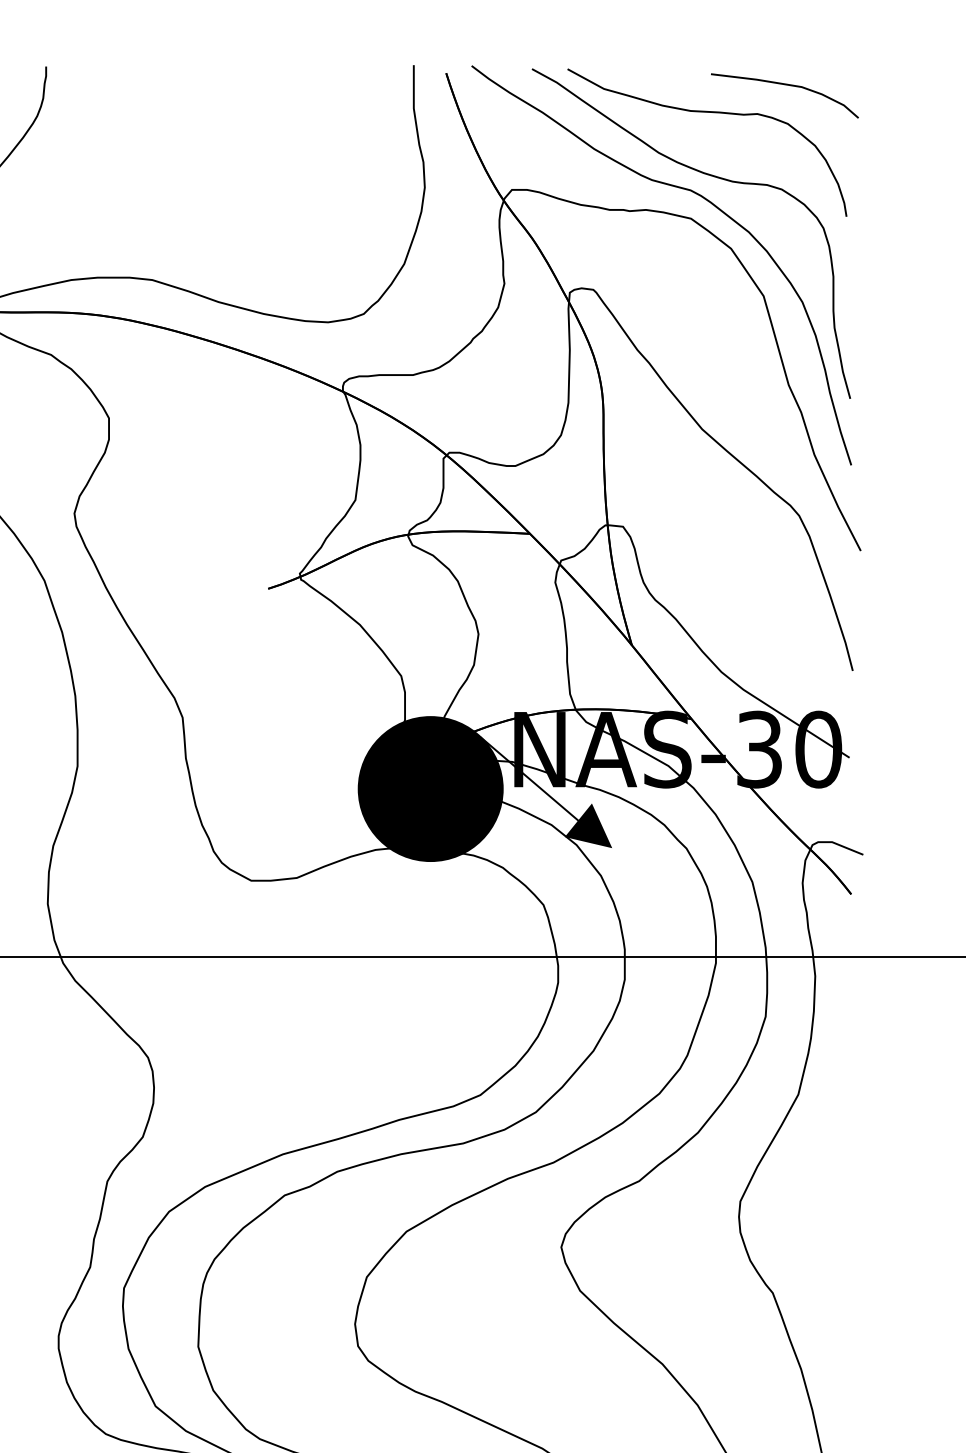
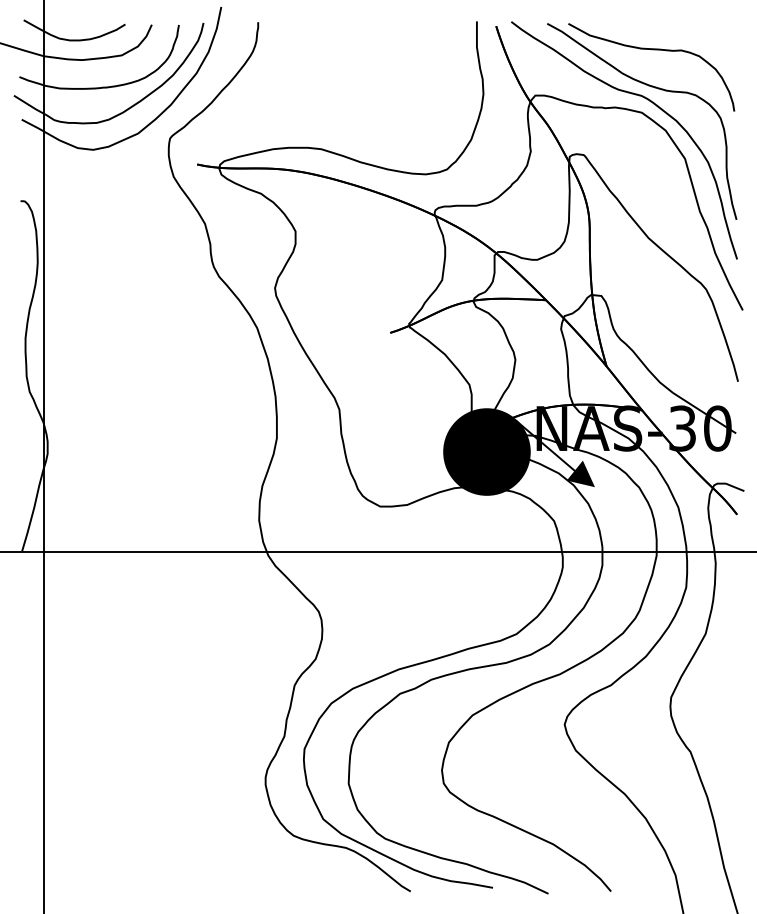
curve: (789, 87) -> (700, 34), removed

